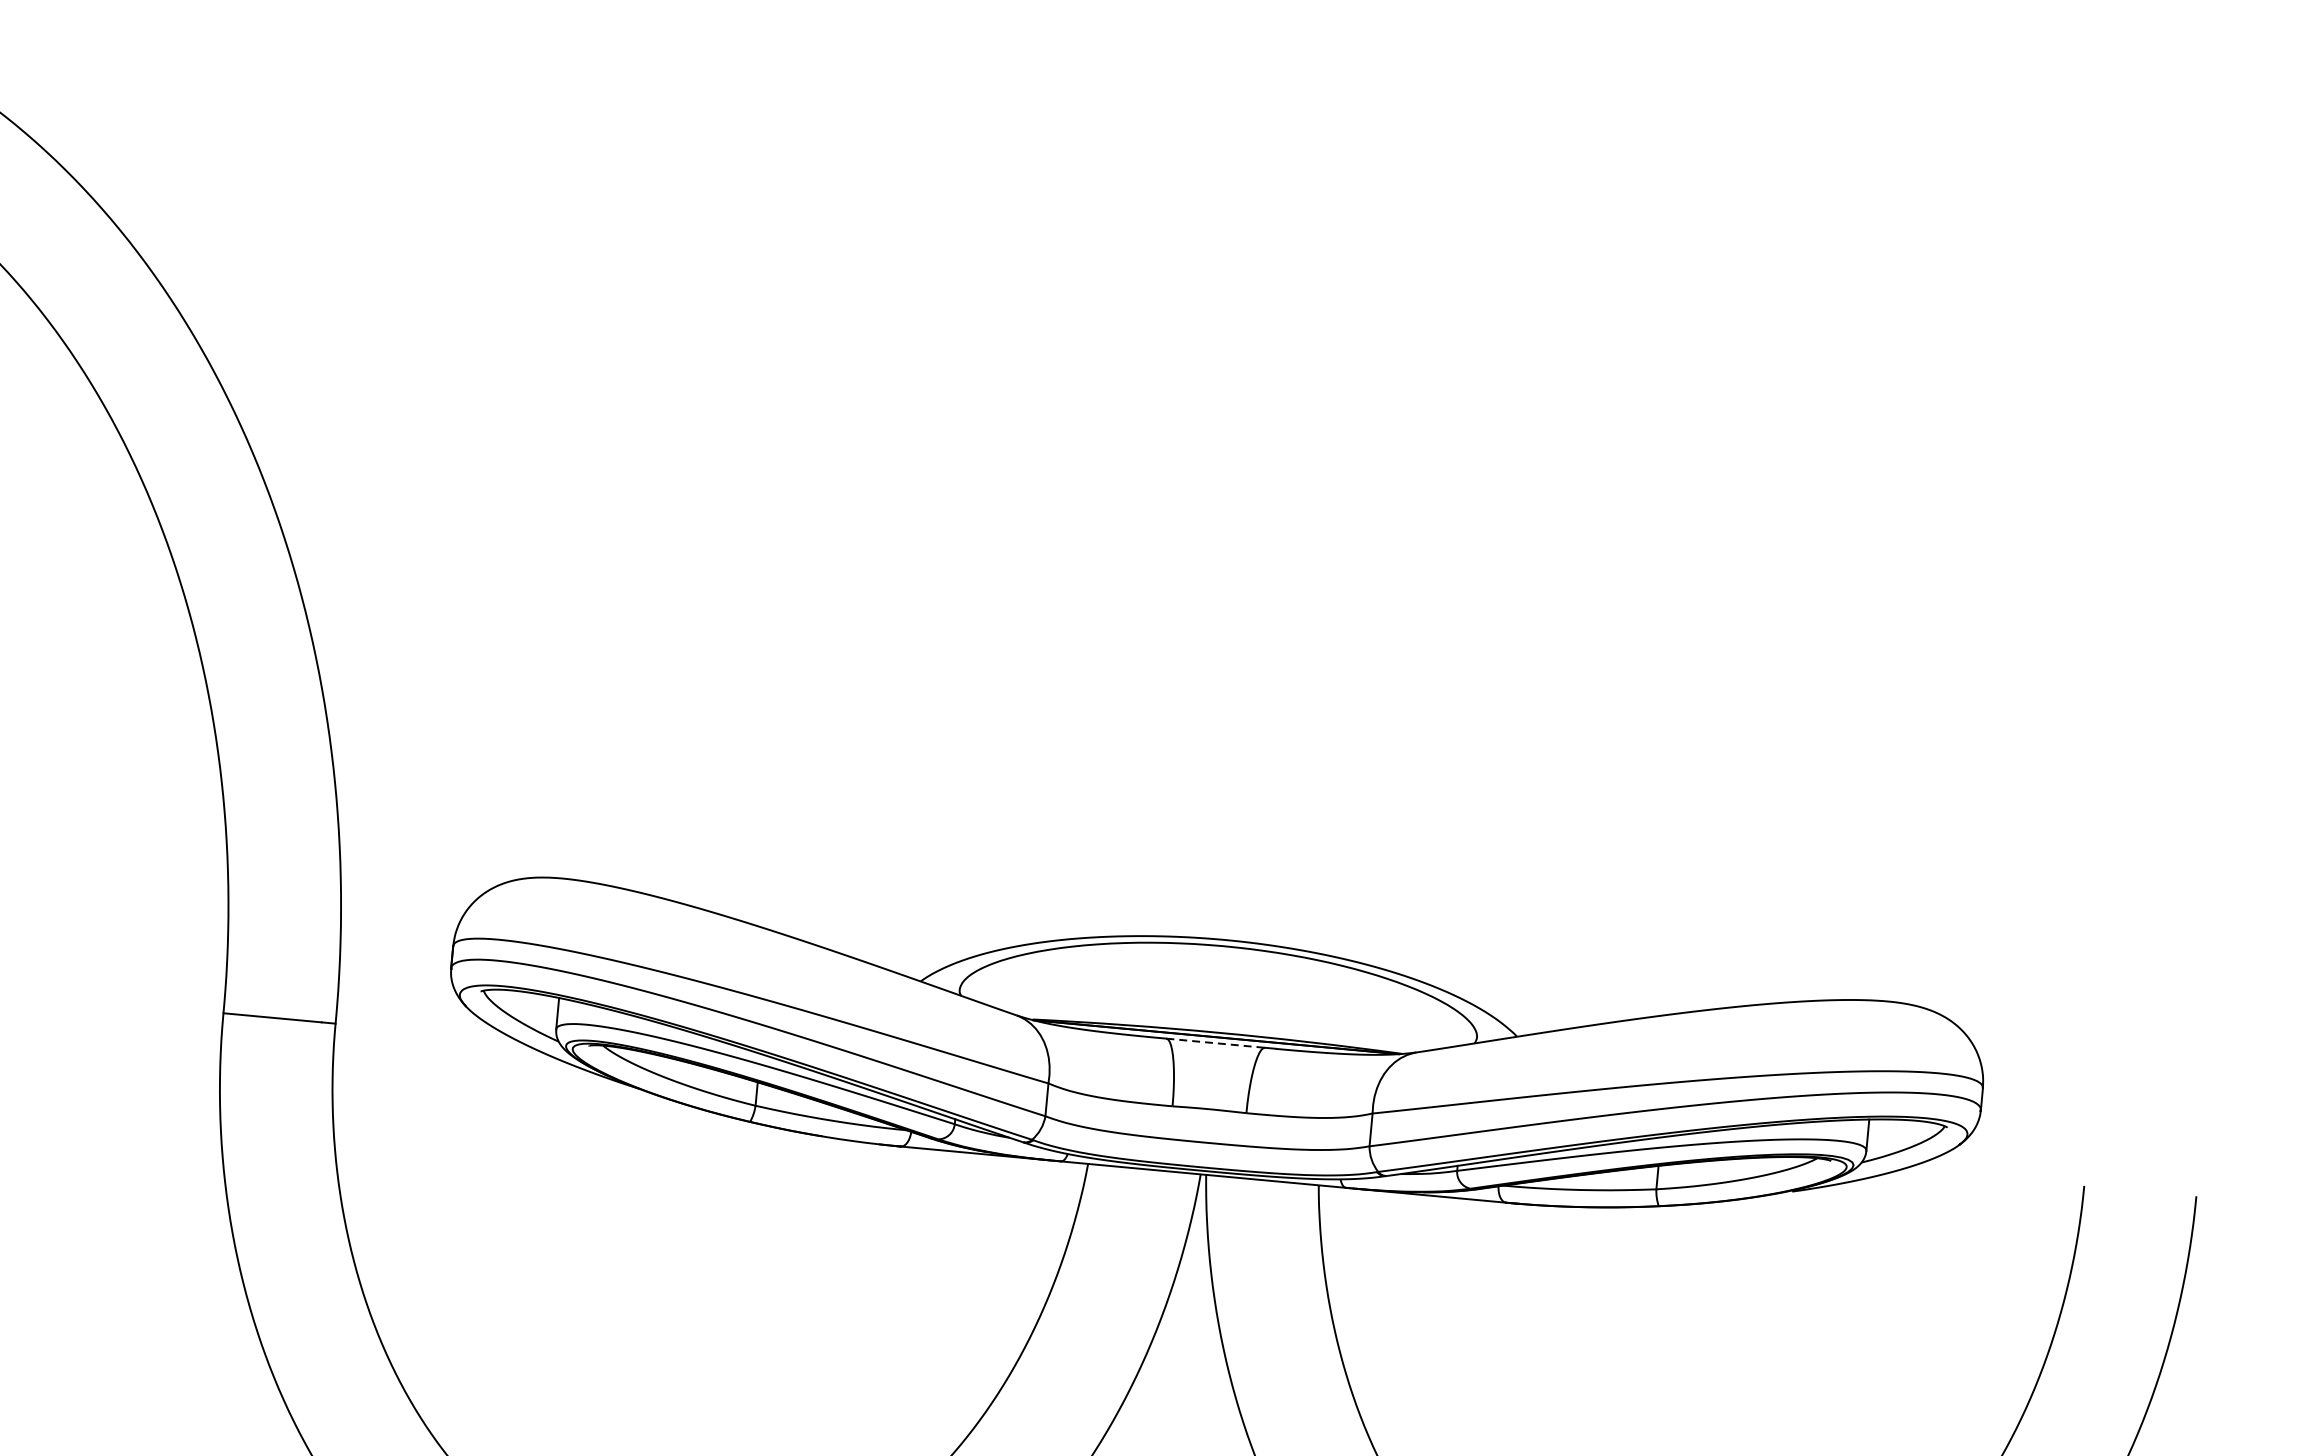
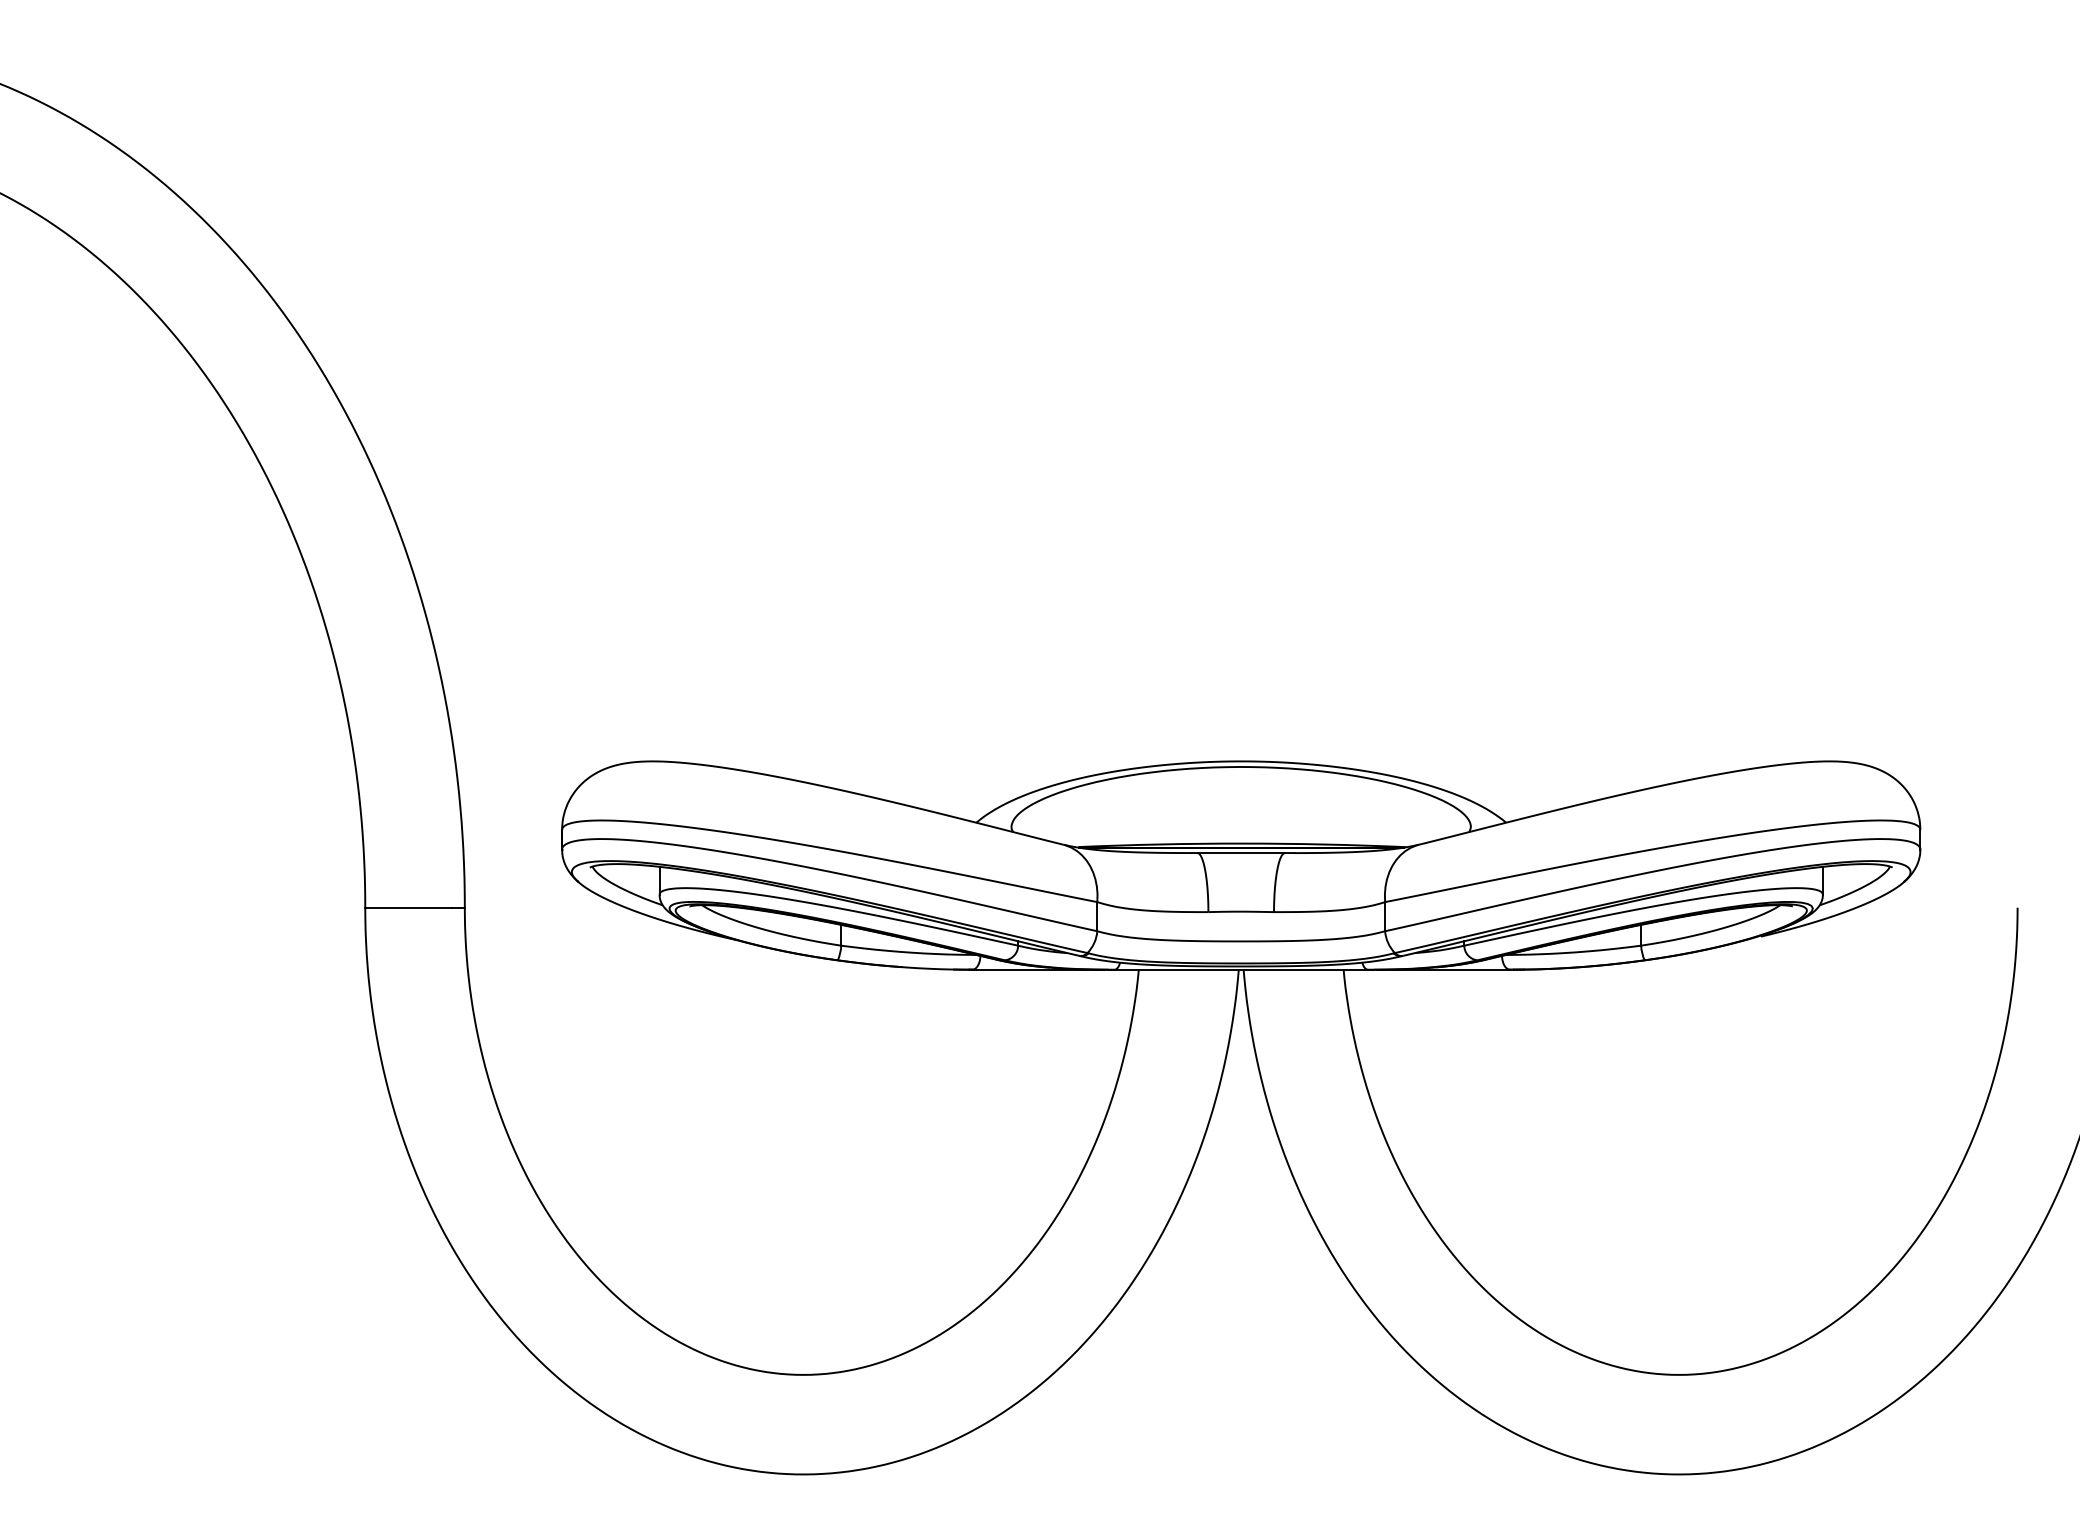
line: (1215, 1043) -> (1241, 853), dashed -> solid

